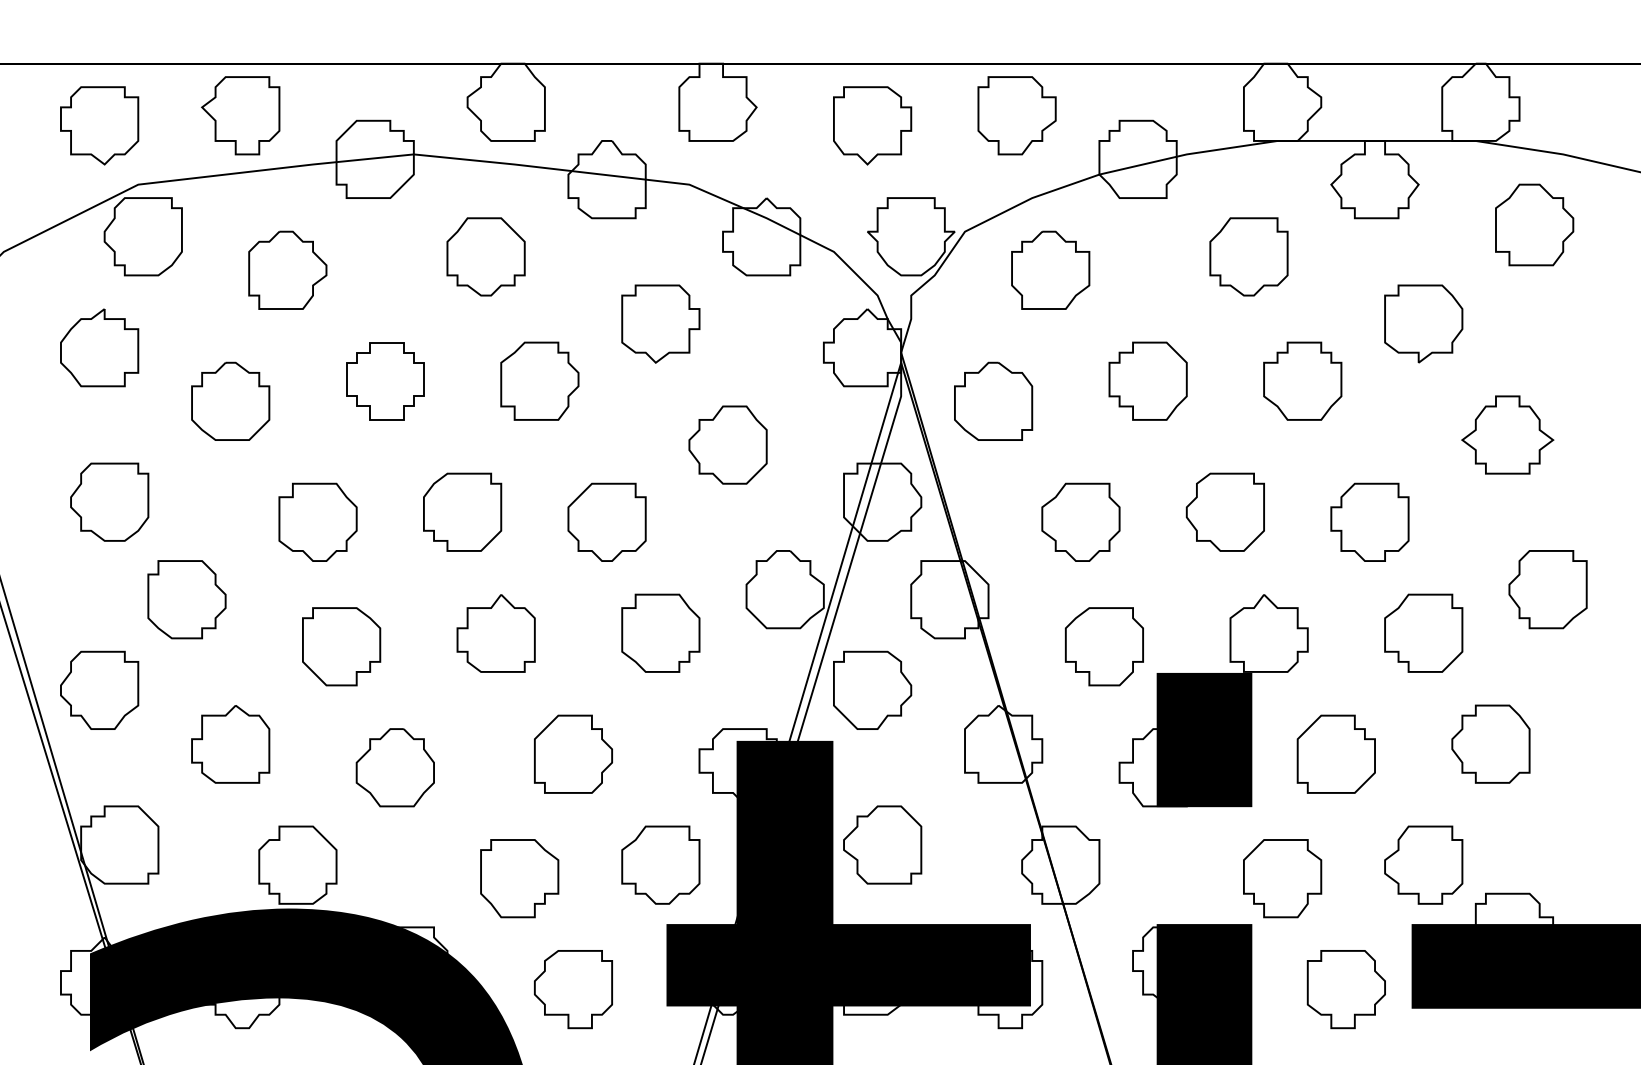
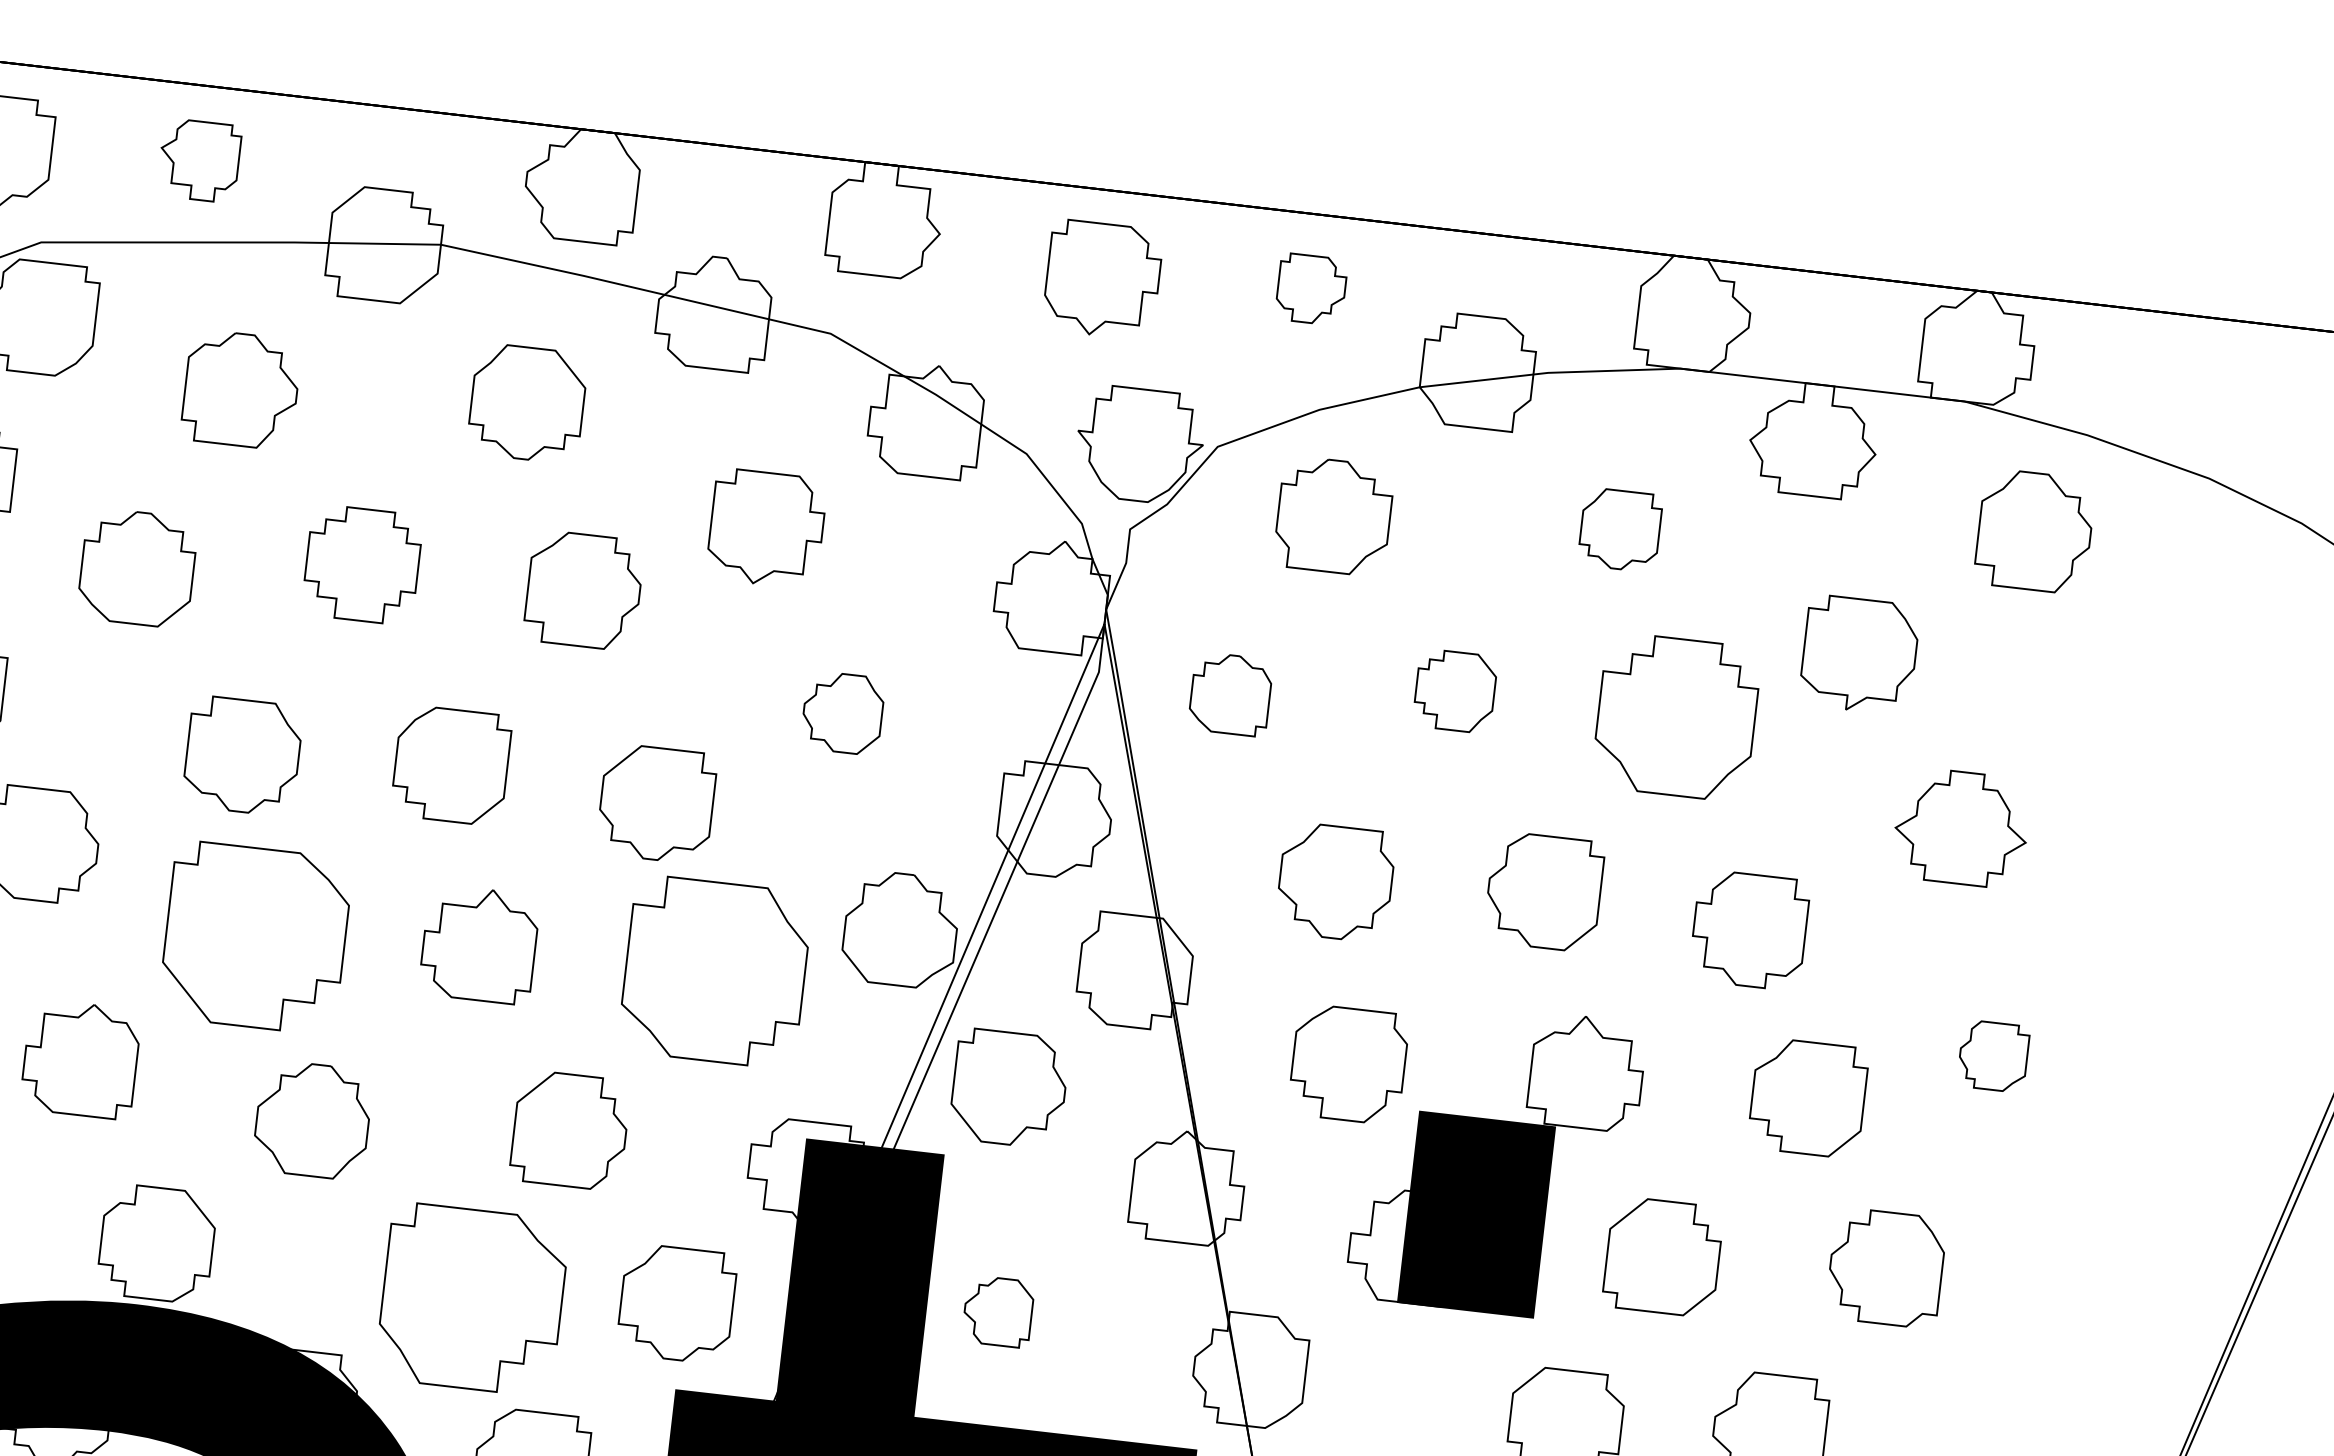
part: (240, 115) -> (199, 160), size x0.7
part: (1016, 115) -> (1310, 288), size x0.6
part: (1248, 256) -> (1619, 529), size x0.7
part: (1147, 380) -> (1454, 690), size x0.7
part: (1302, 380) -> (1676, 715), size x1.4
part: (993, 400) -> (1230, 693), size x0.7
part: (727, 444) -> (842, 712), size x0.7
part: (1547, 589) -> (1992, 1055), size x0.6
part: (660, 632) -> (715, 970), size x1.6
part: (341, 646) -> (255, 937), size x1.6
part: (882, 844) -> (997, 1310), size x0.6
part: (519, 878) -> (472, 1299), size x1.6

